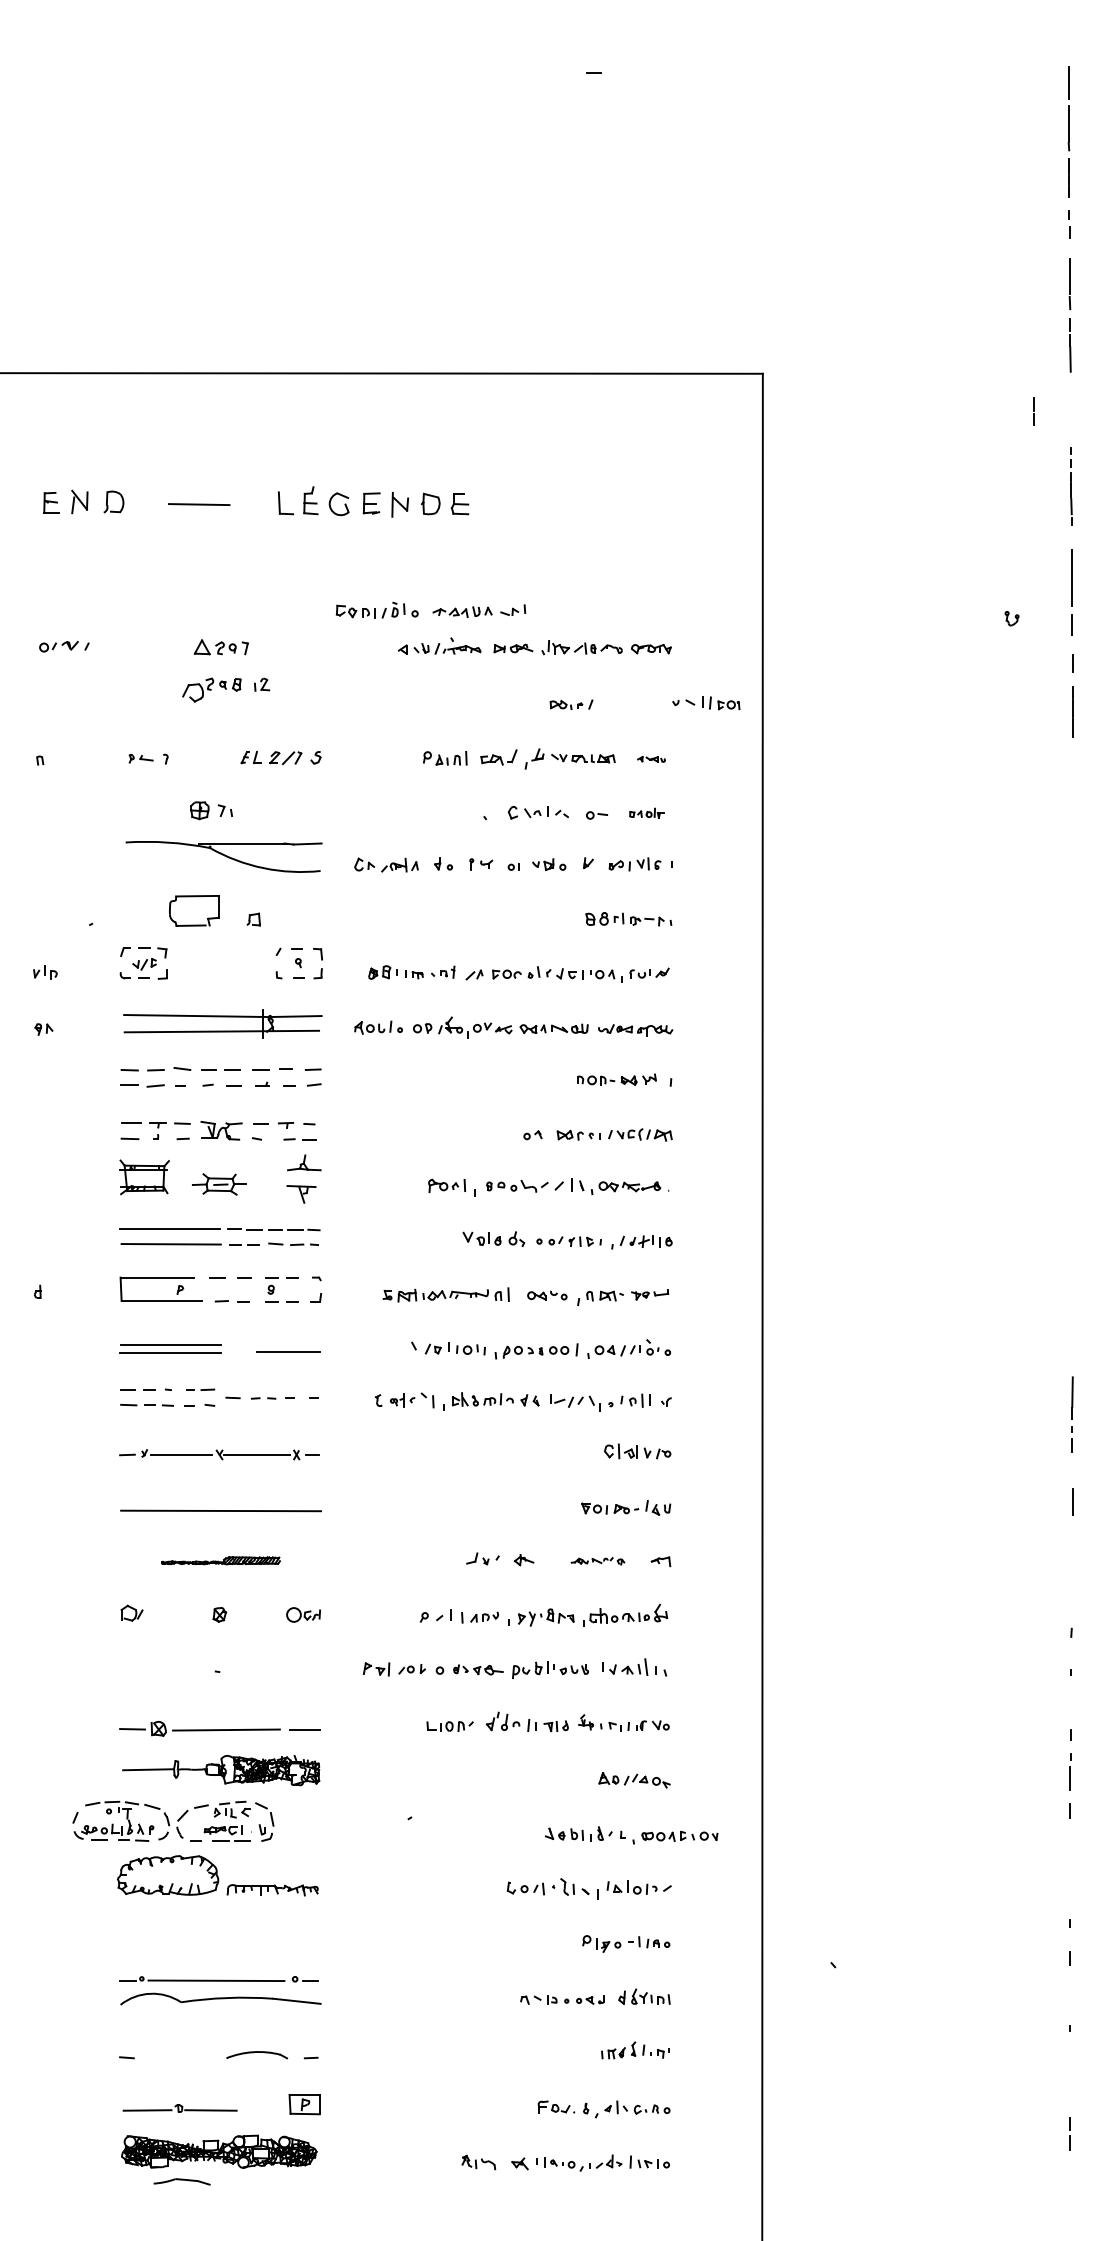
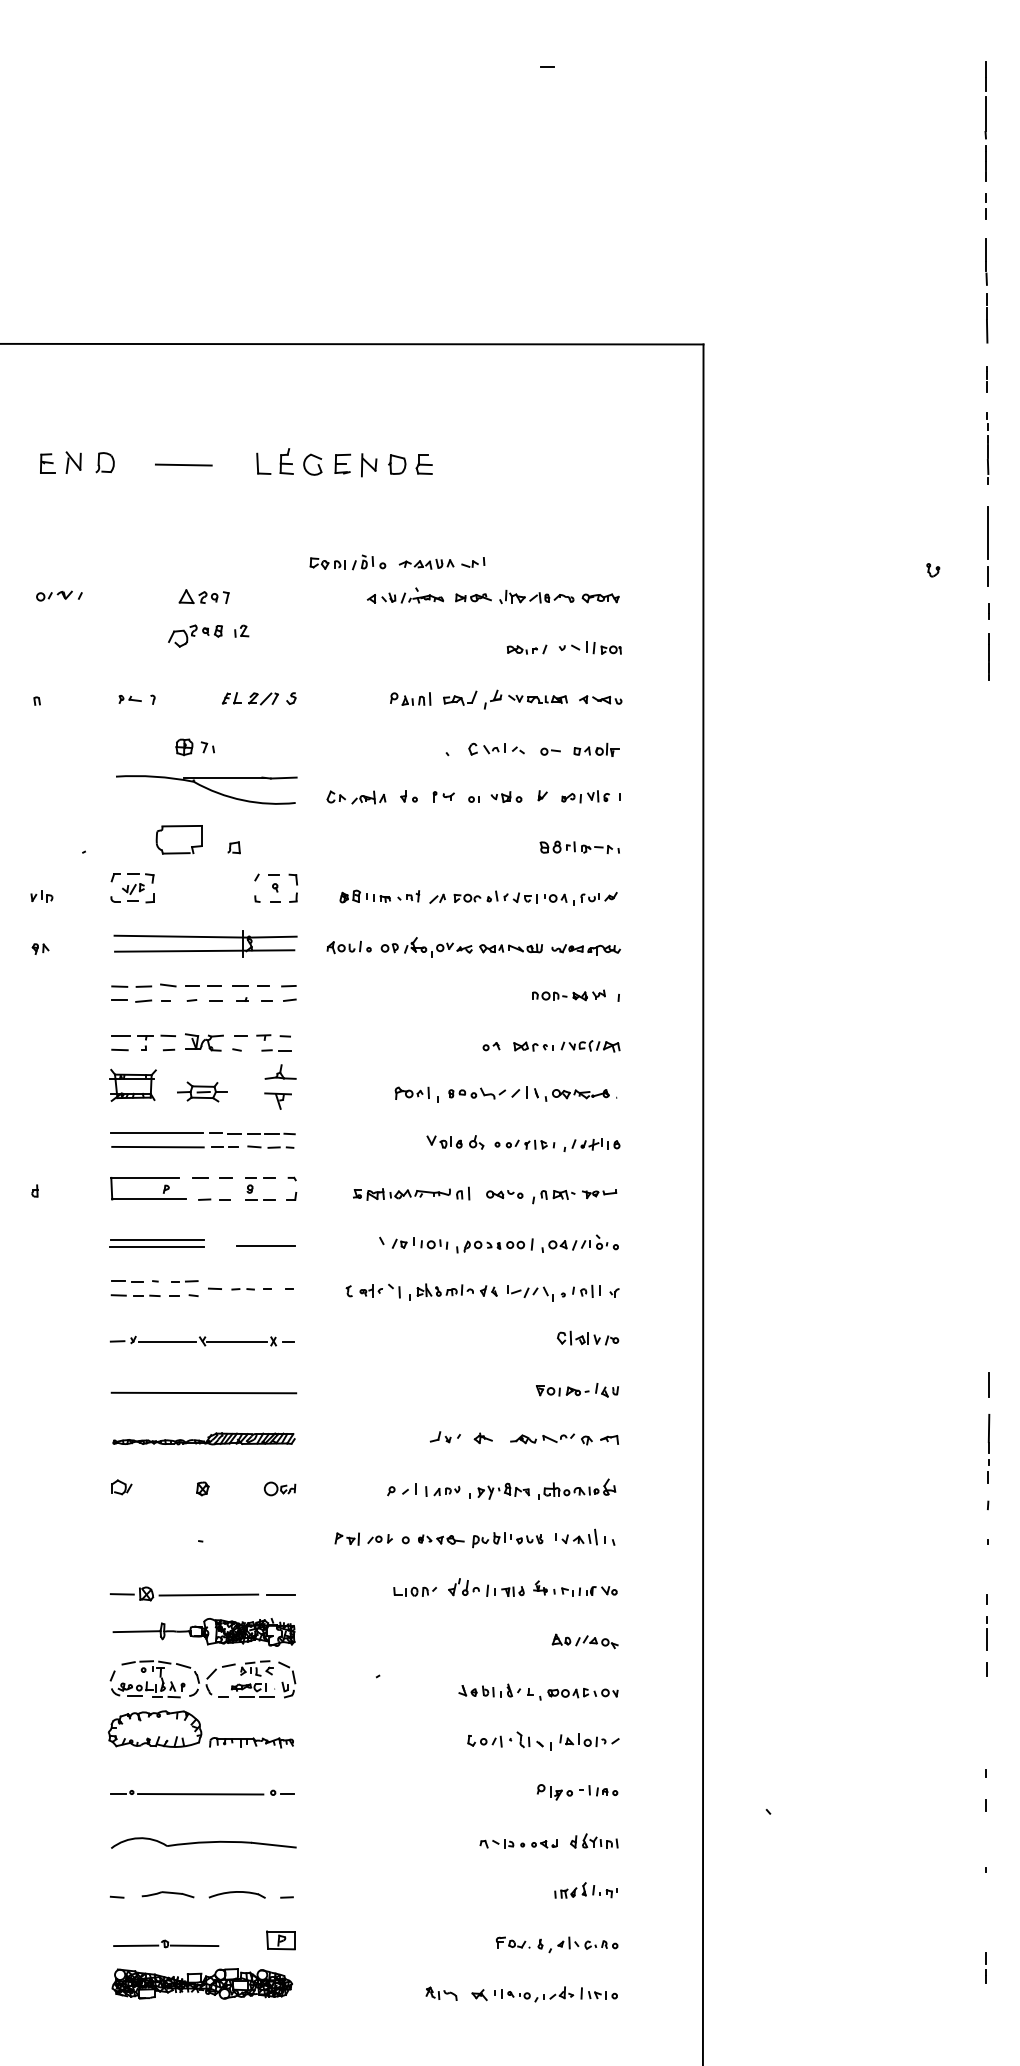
line: (1032, 411) -> (986, 379), moved
part: (706, 702) -> (590, 647), moved
part: (651, 758) -> (600, 699), size x1.67
part: (646, 813) -> (596, 749), size x1.43
part: (1071, 1413) -> (988, 1448), moved
part: (220, 1560) -> (203, 1438), size x1.67
part: (598, 1561) -> (551, 1439), size x1.67
part: (172, 1821) -> (202, 1679), moved
part: (631, 1834) -> (538, 1691), moved
part: (218, 1978) -> (202, 1792), moved
part: (181, 2181) -> (167, 1894), moved

